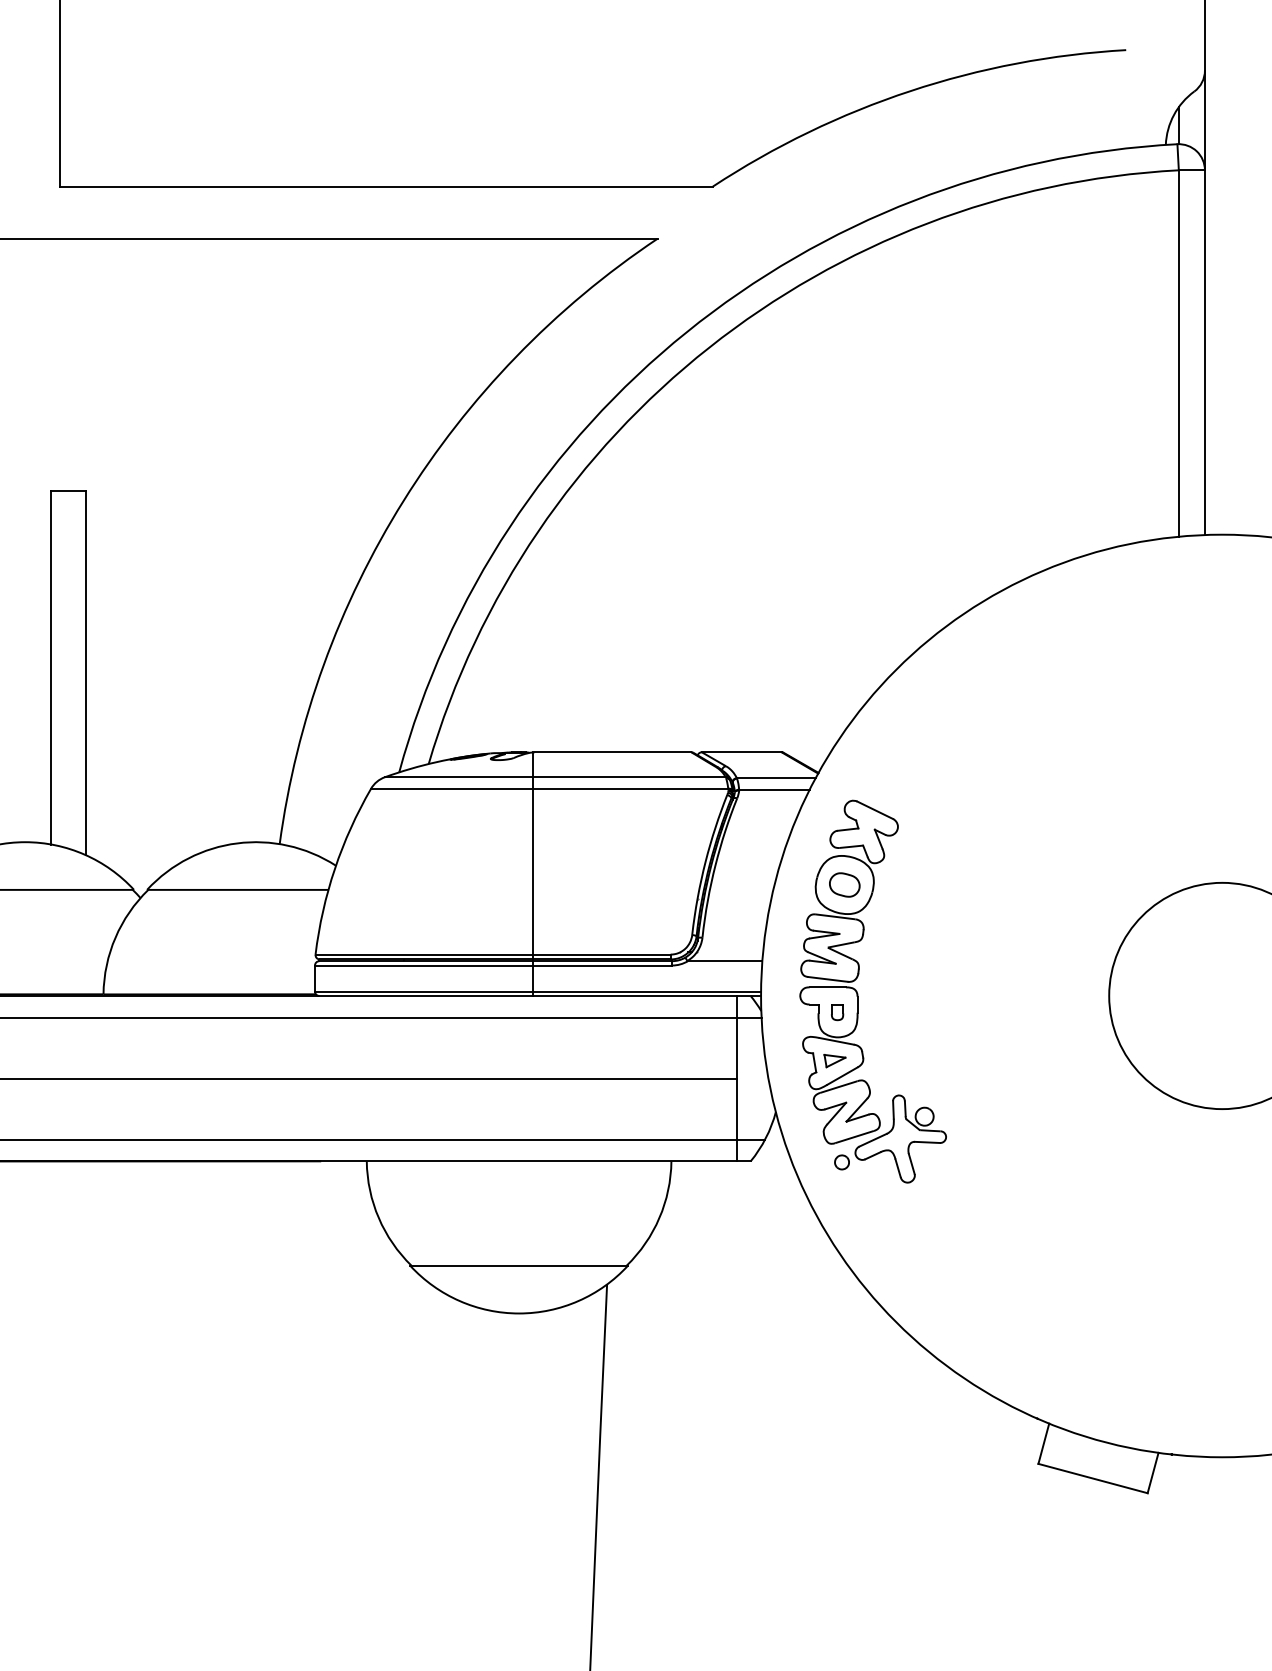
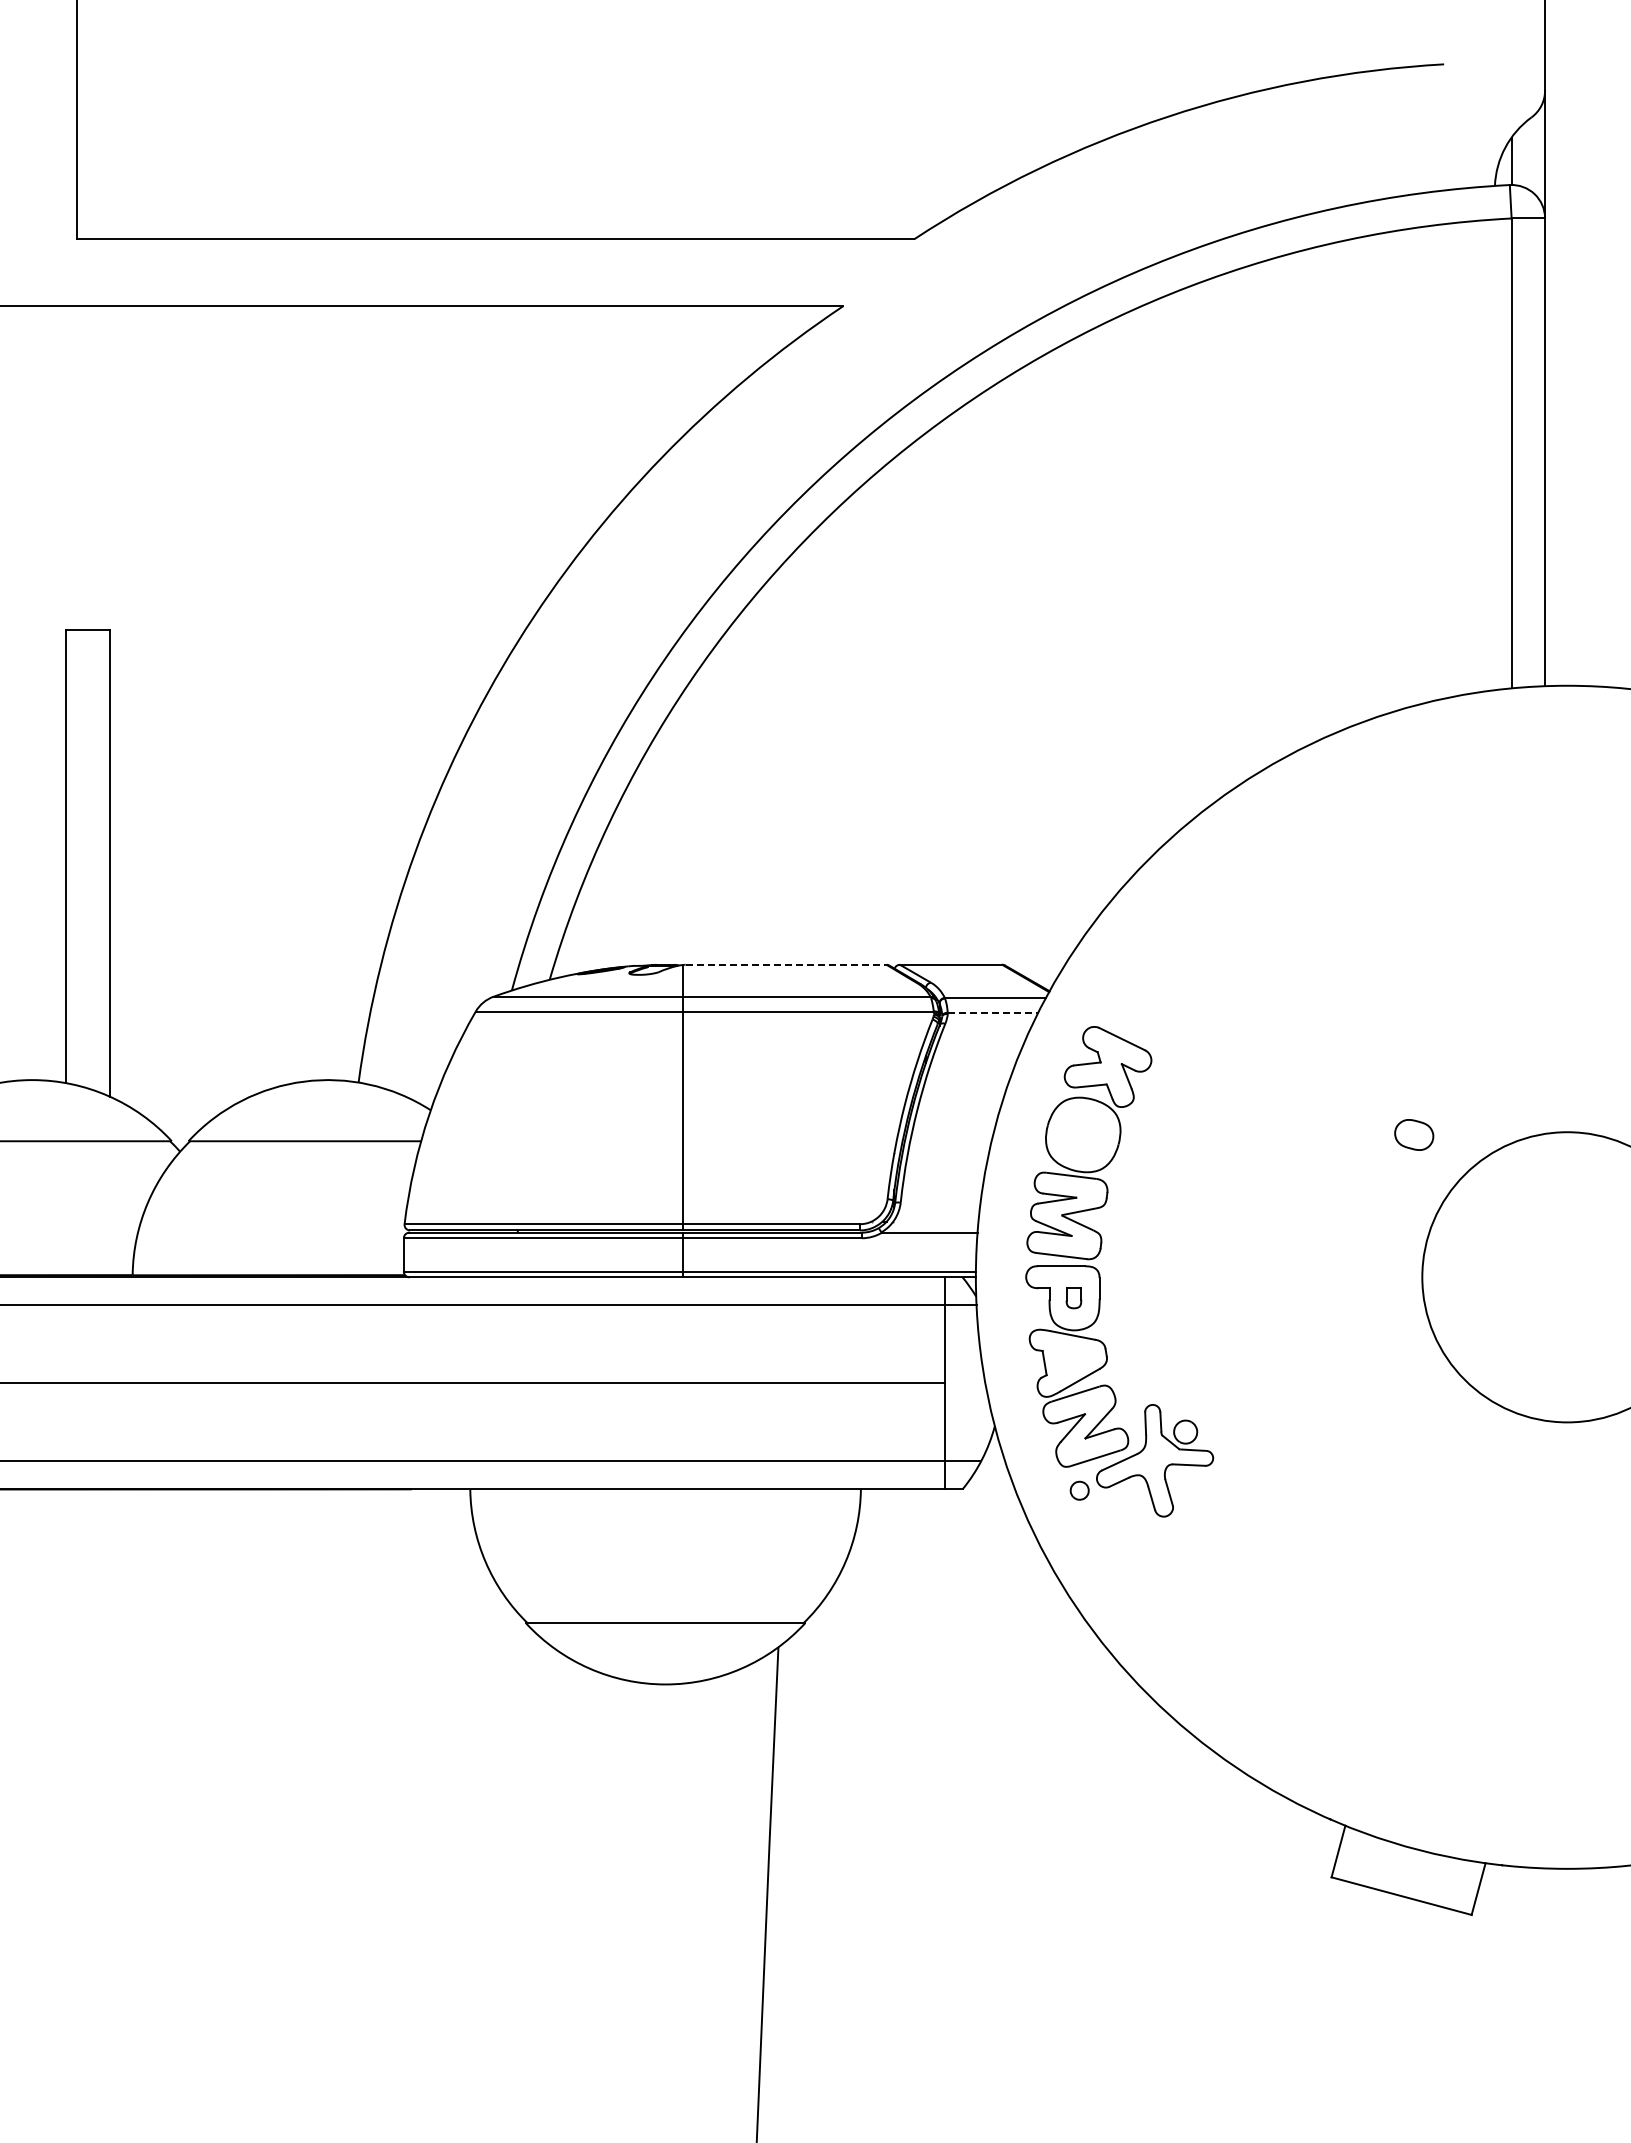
line: (613, 752) -> (786, 964), solid -> dashed
line: (774, 789) -> (993, 1012), solid -> dashed
part: (844, 884) -> (1414, 1134), moved
part: (834, 1060) -> (1070, 1360), removed

